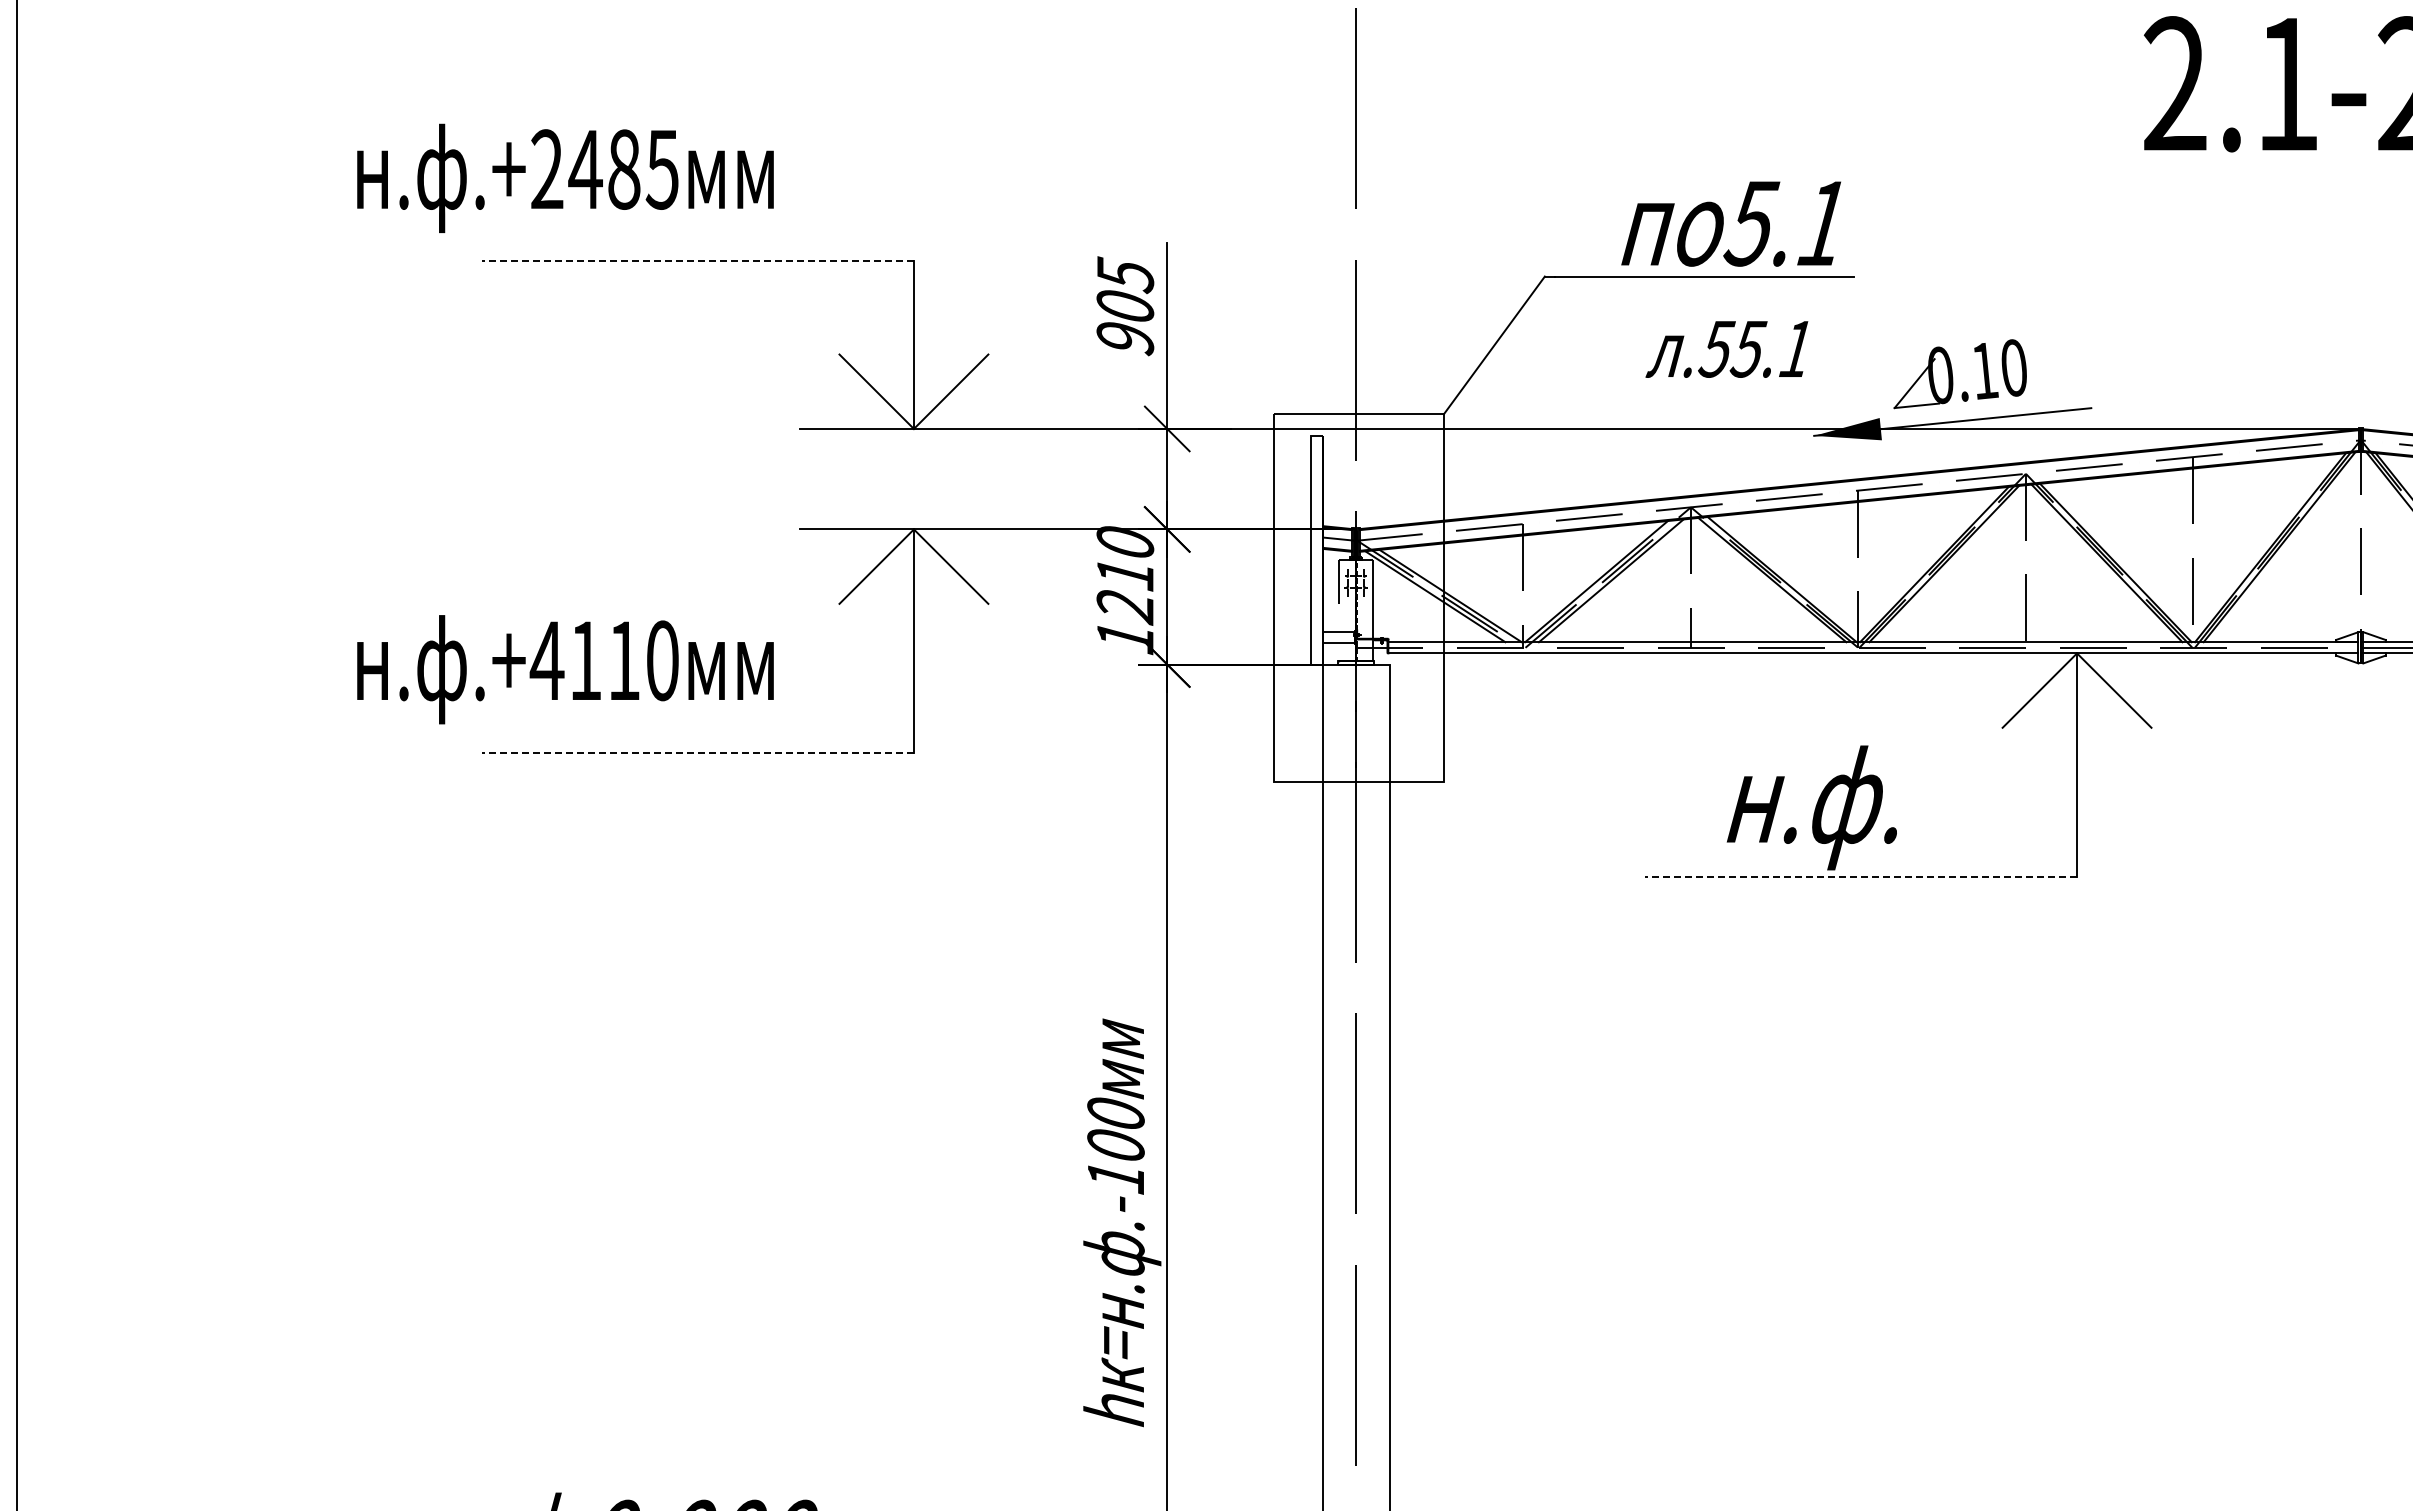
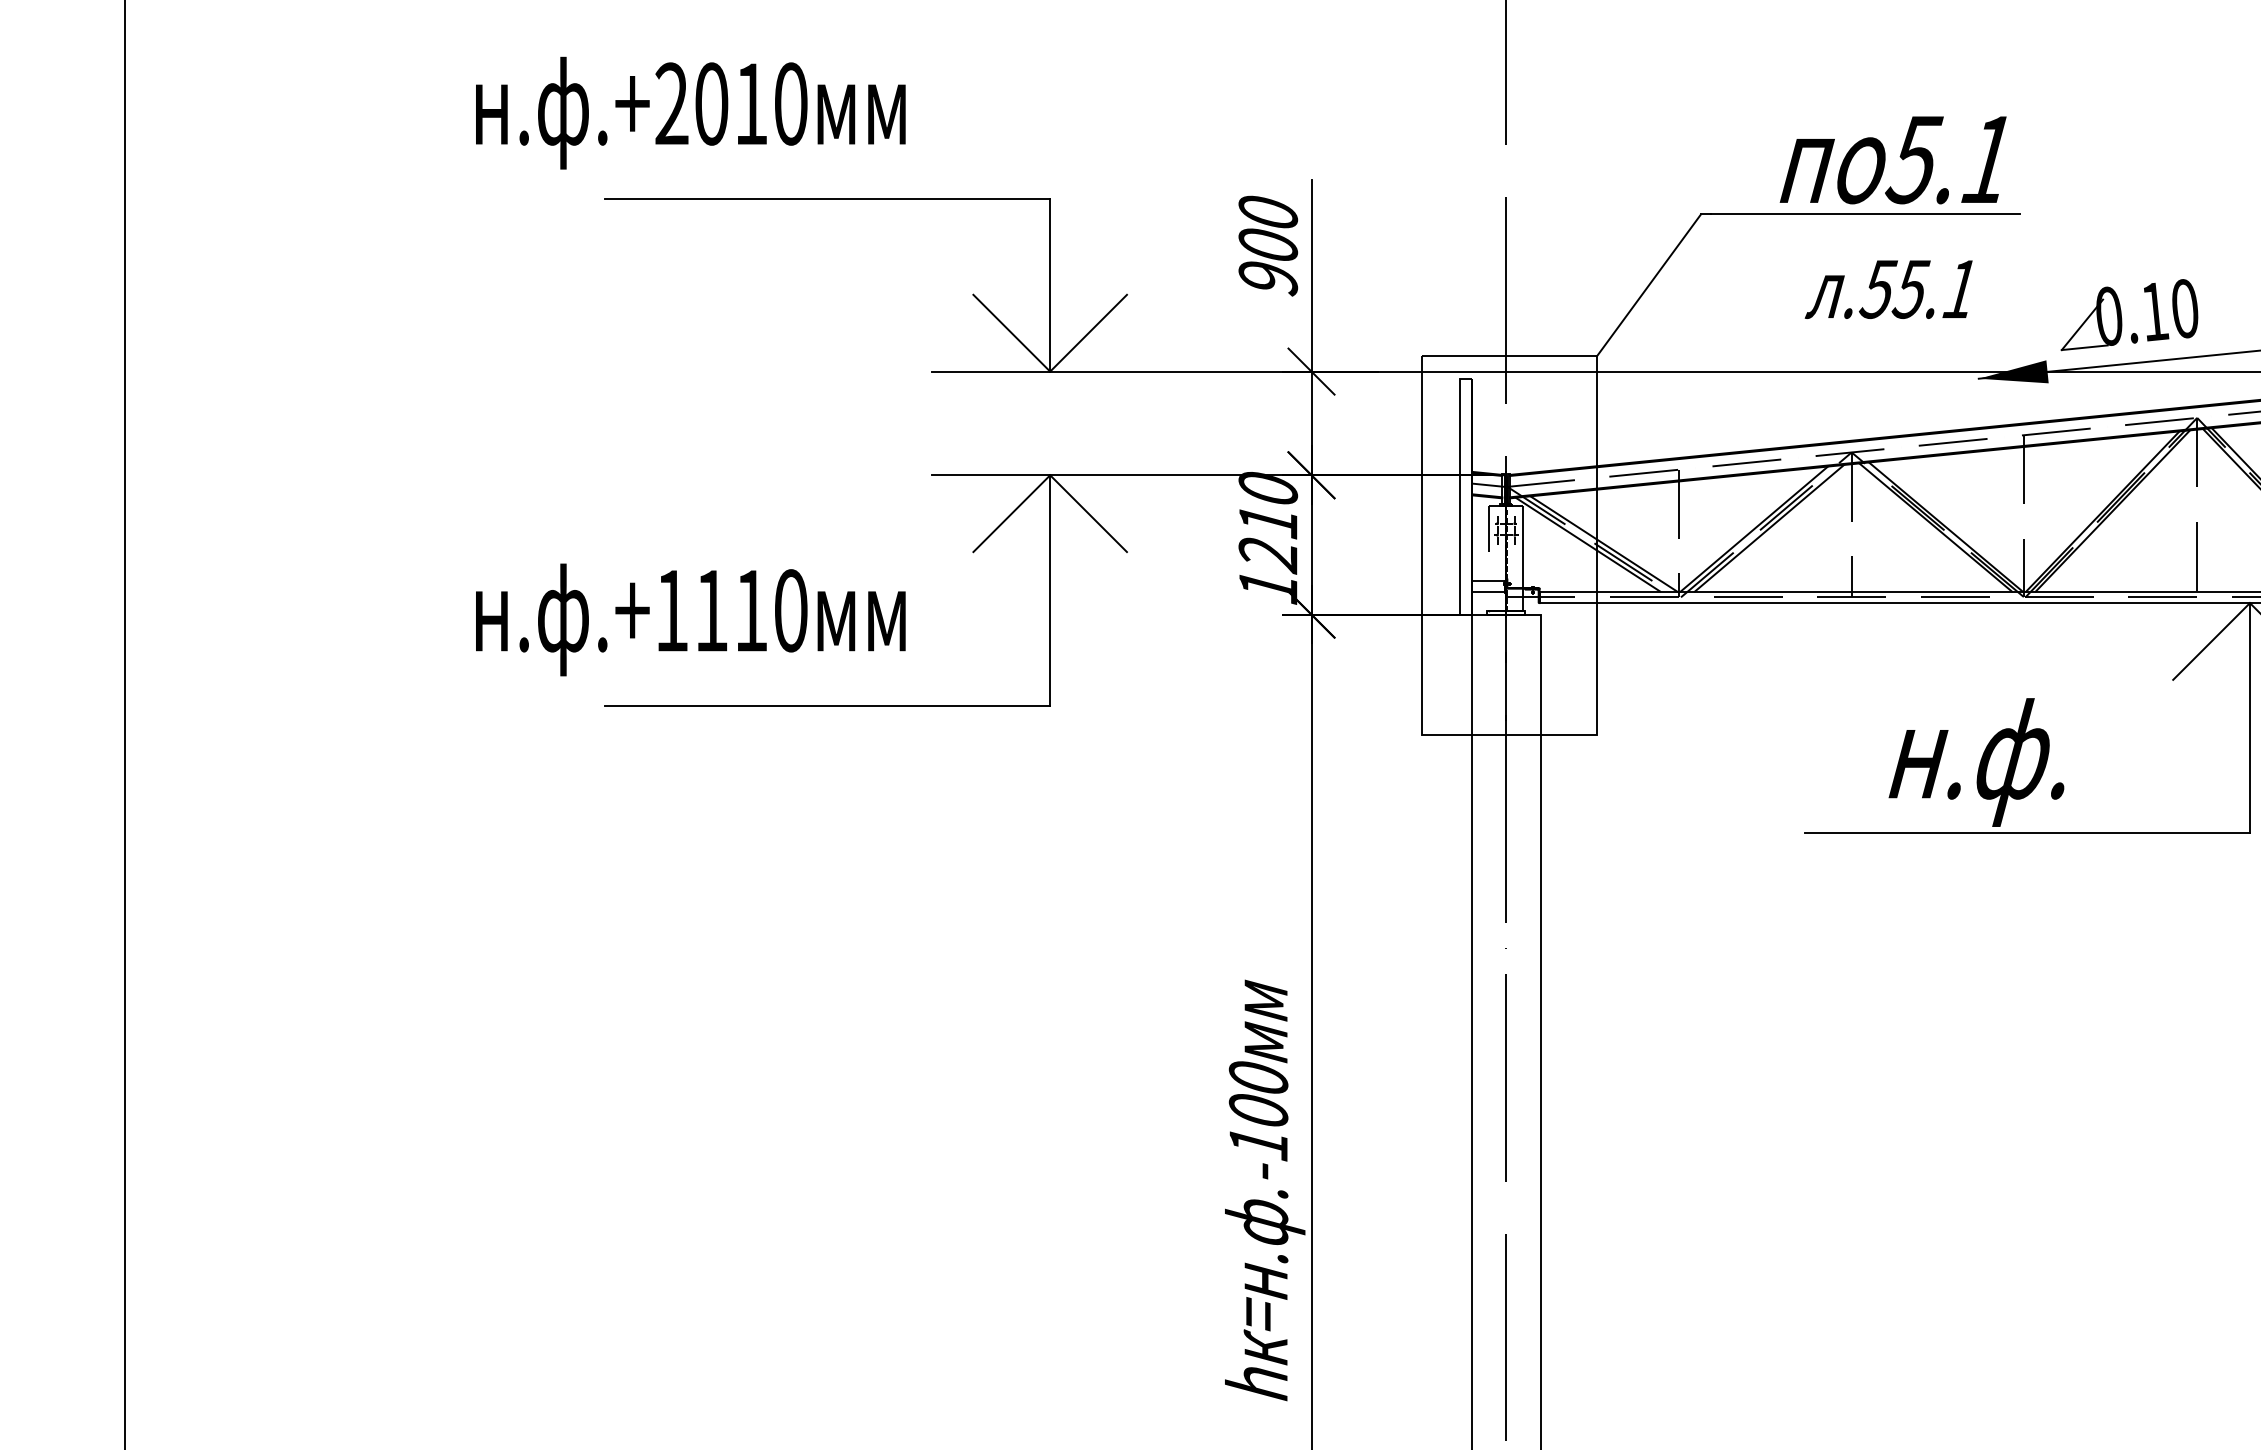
text: (623, 169) -> (750, 103), .+2485 -> .+2010
line: (698, 261) -> (827, 198), dashed -> solid
text: (1125, 275) -> (1268, 213), 905 -> 900
text: (546, 660) -> (671, 610), .+4110 -> .+1110
line: (698, 752) -> (827, 705), dashed -> solid
line: (1861, 876) -> (2027, 833), dashed -> solid

